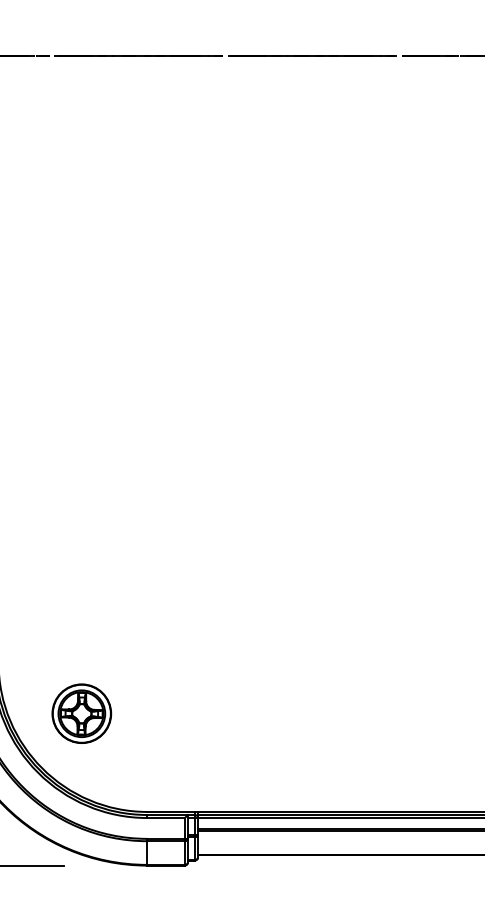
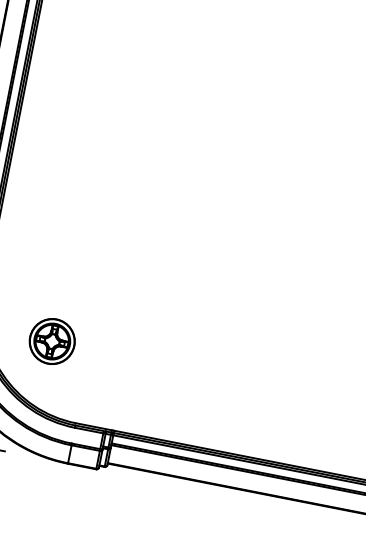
part: (81, 713) -> (52, 341), moved

